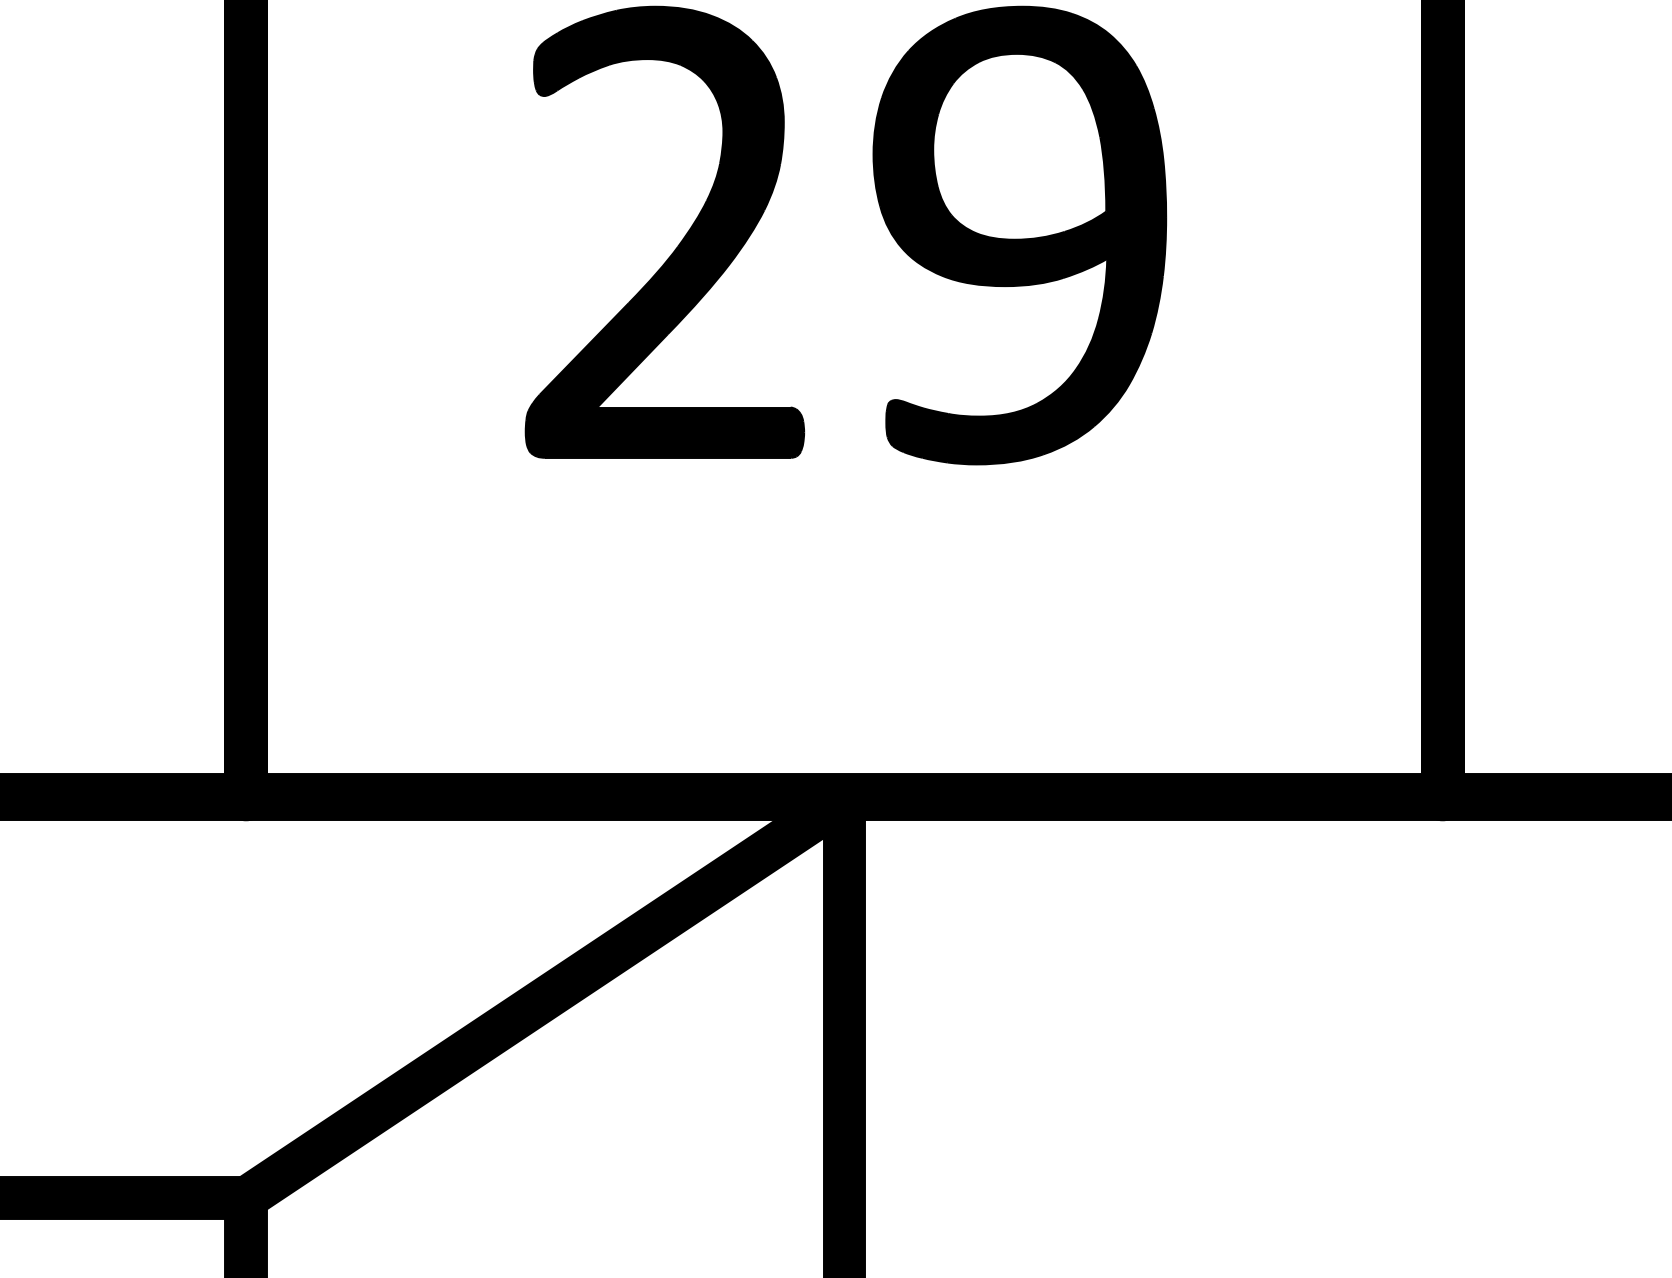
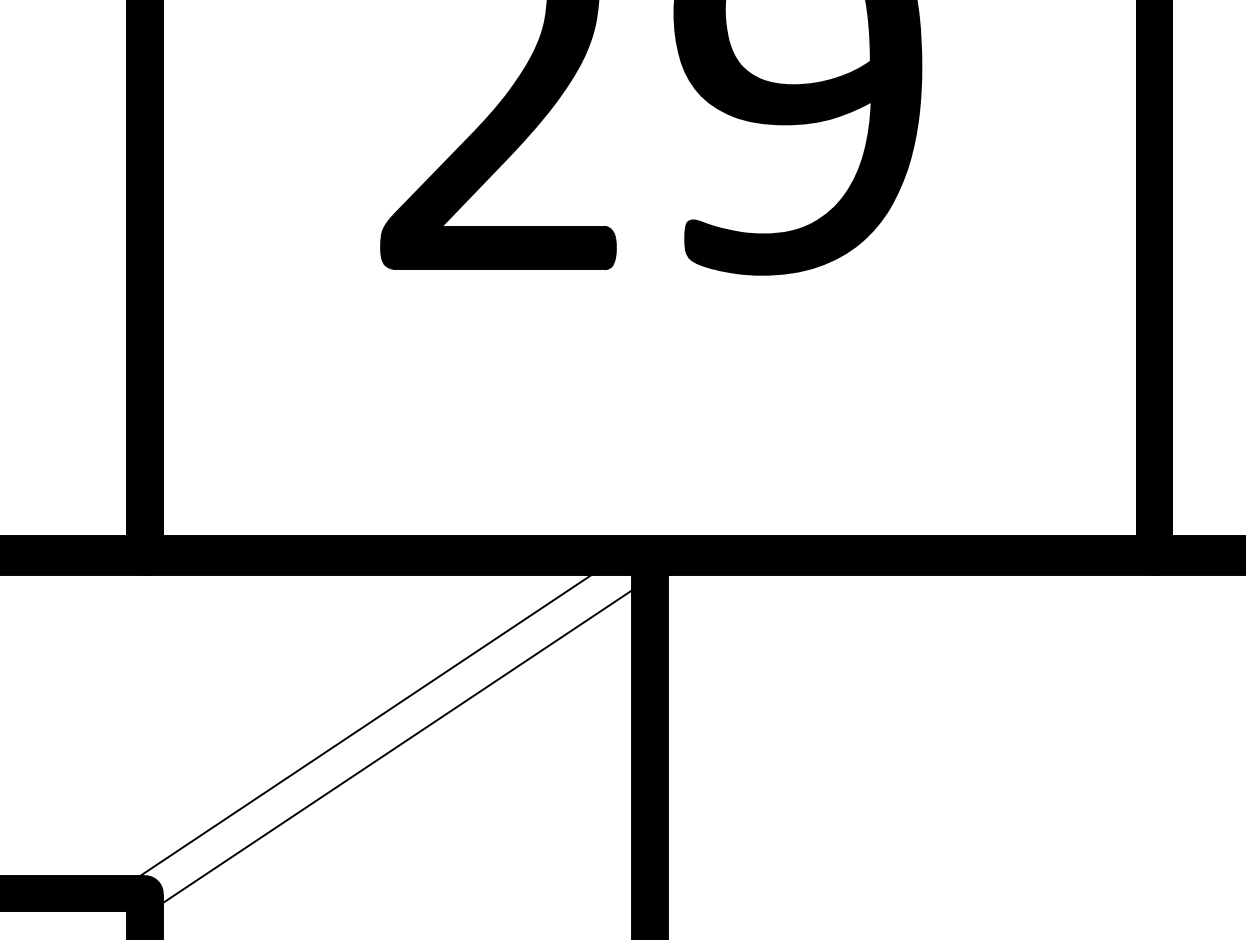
fill: (545, 998) -> (397, 725), removed

